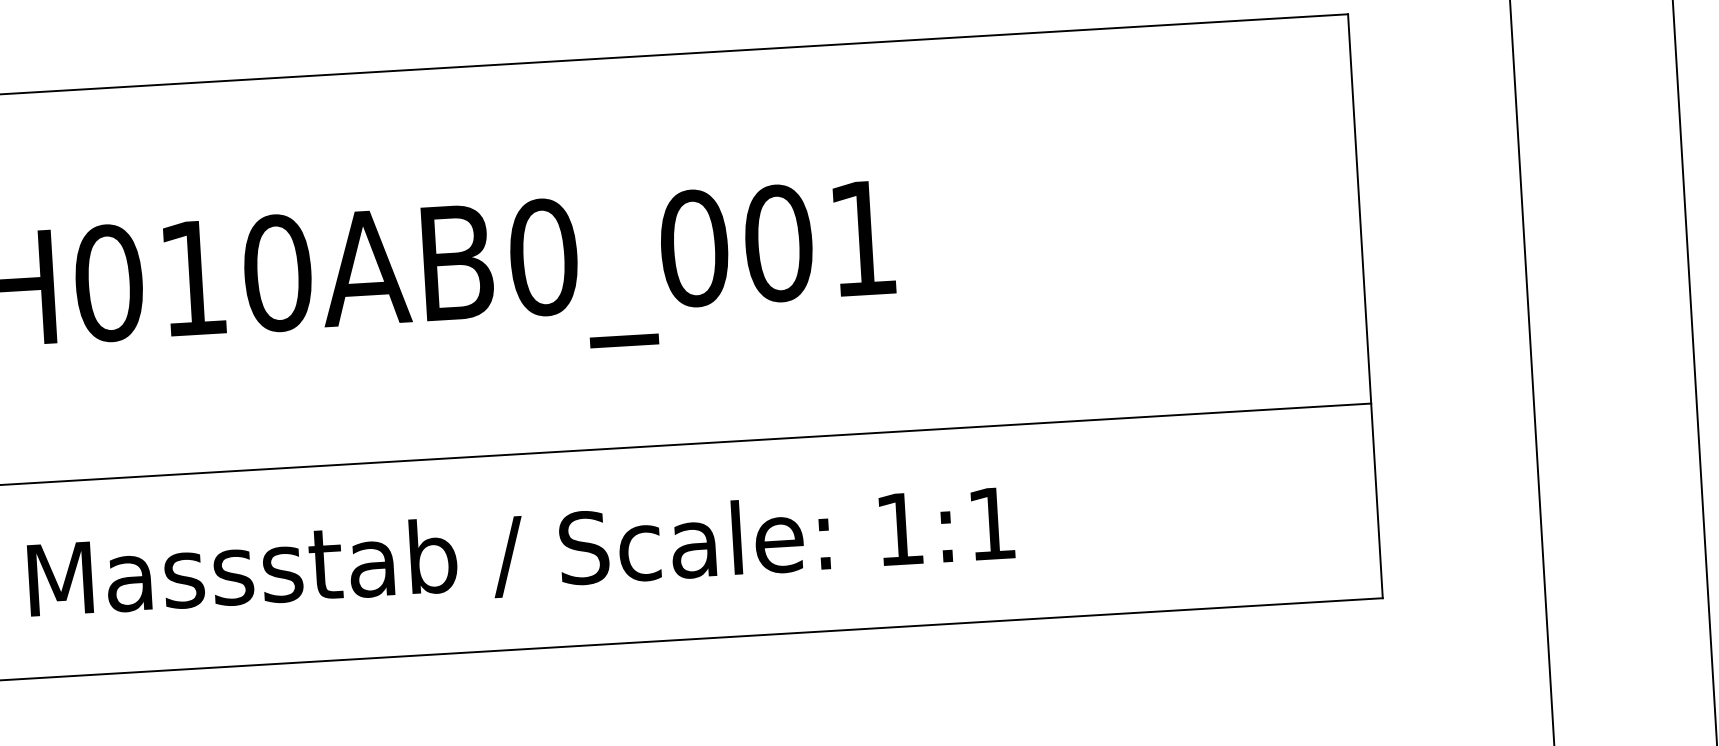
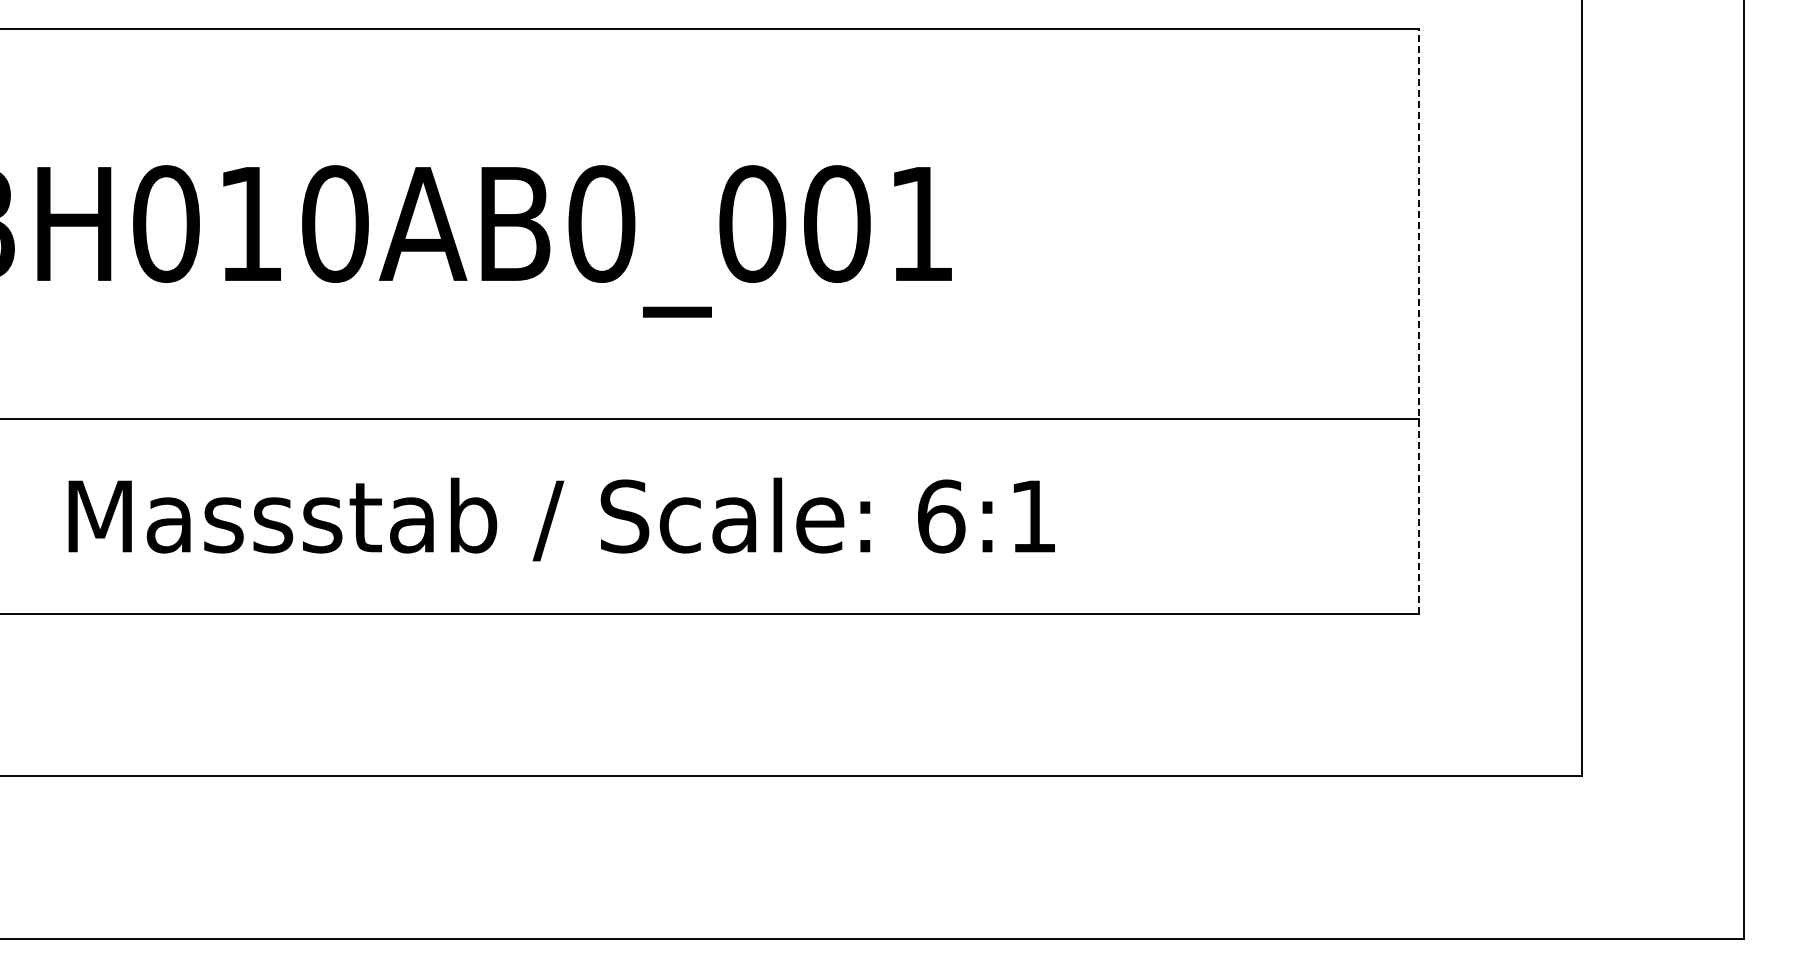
line: (1365, 306) -> (1419, 321), solid -> dashed
text: (900, 529) -> (941, 516), 1:1 -> 6:1

